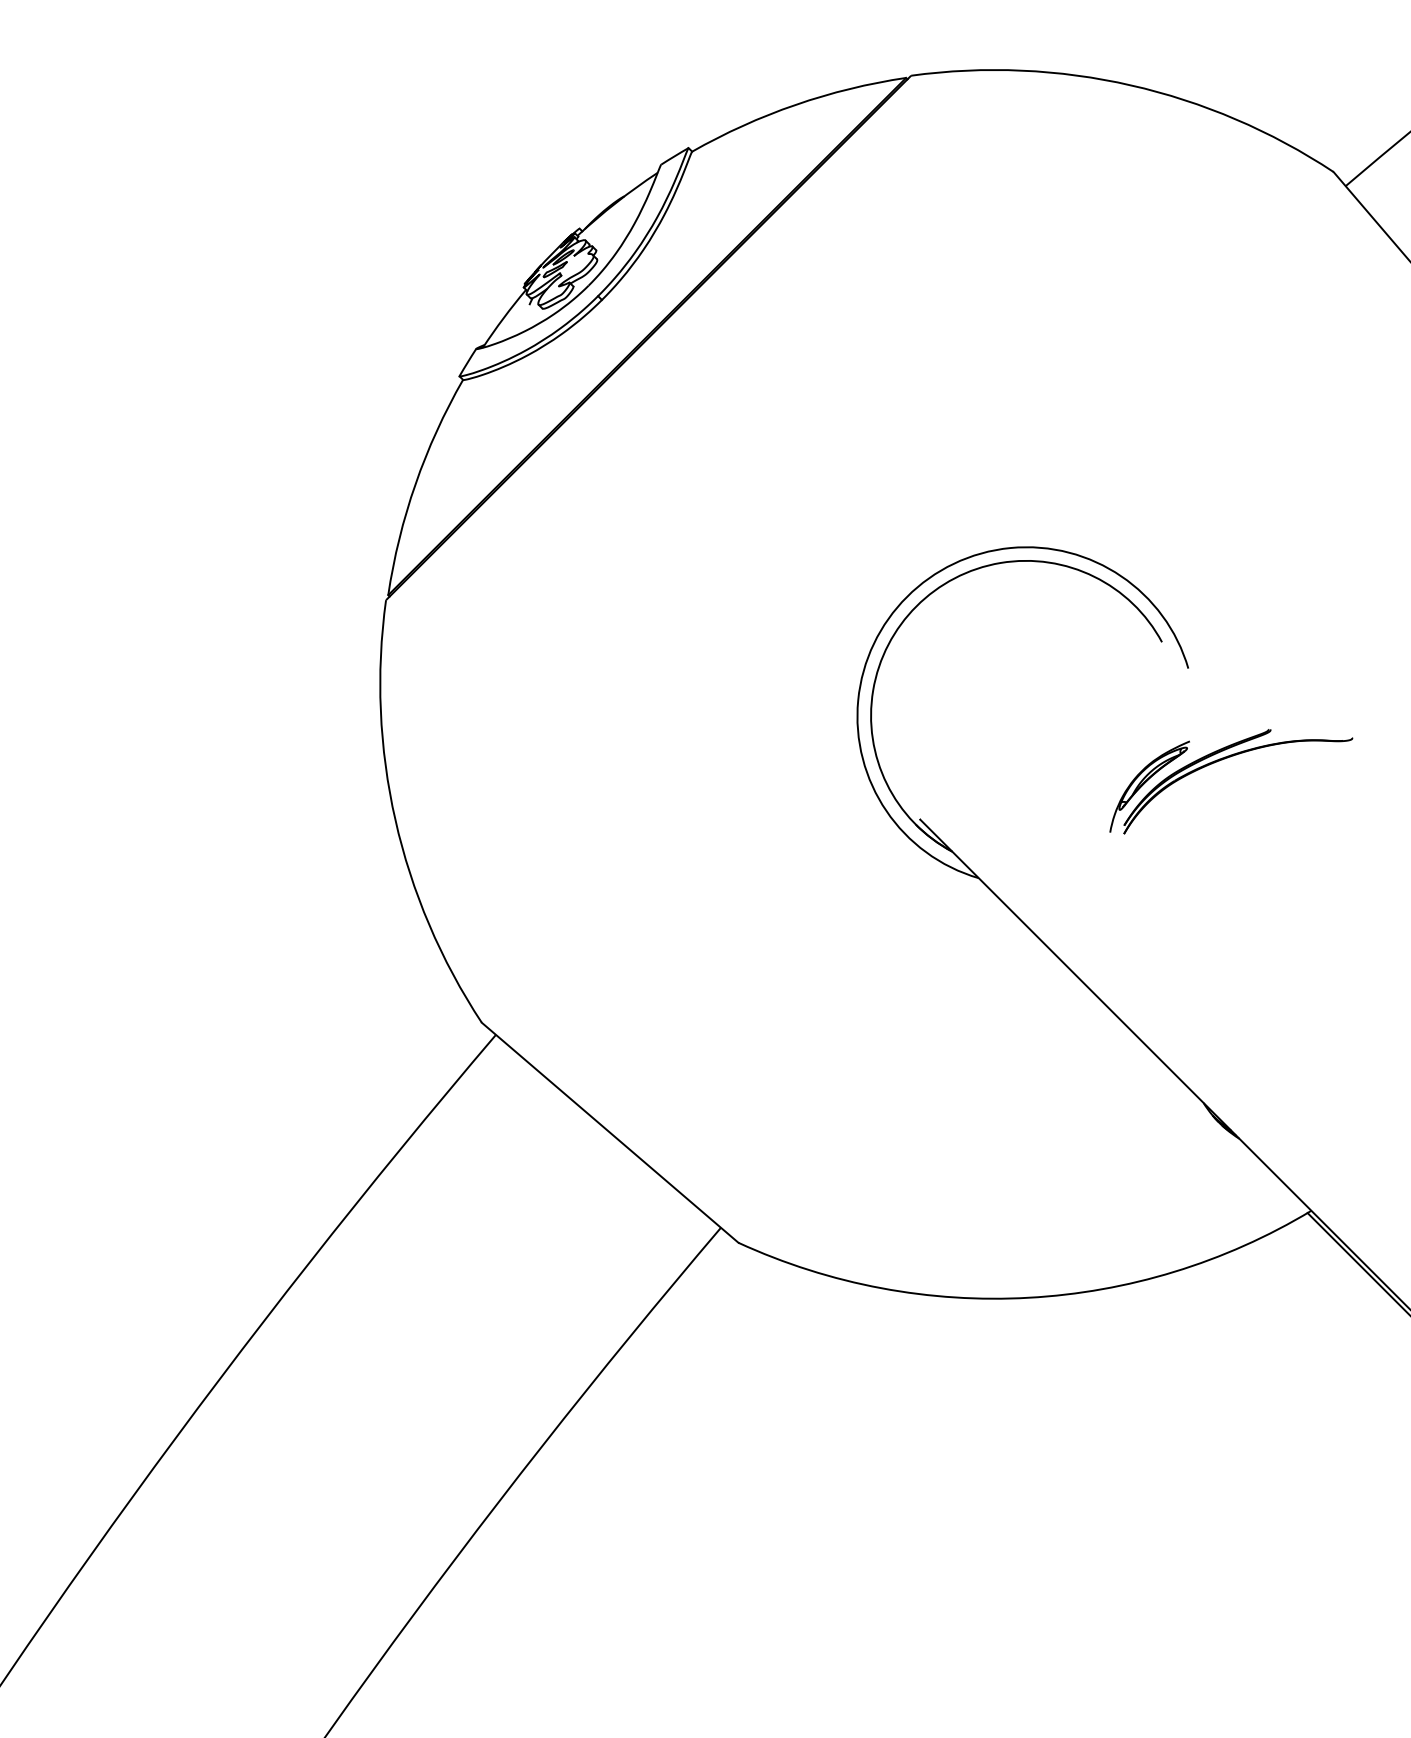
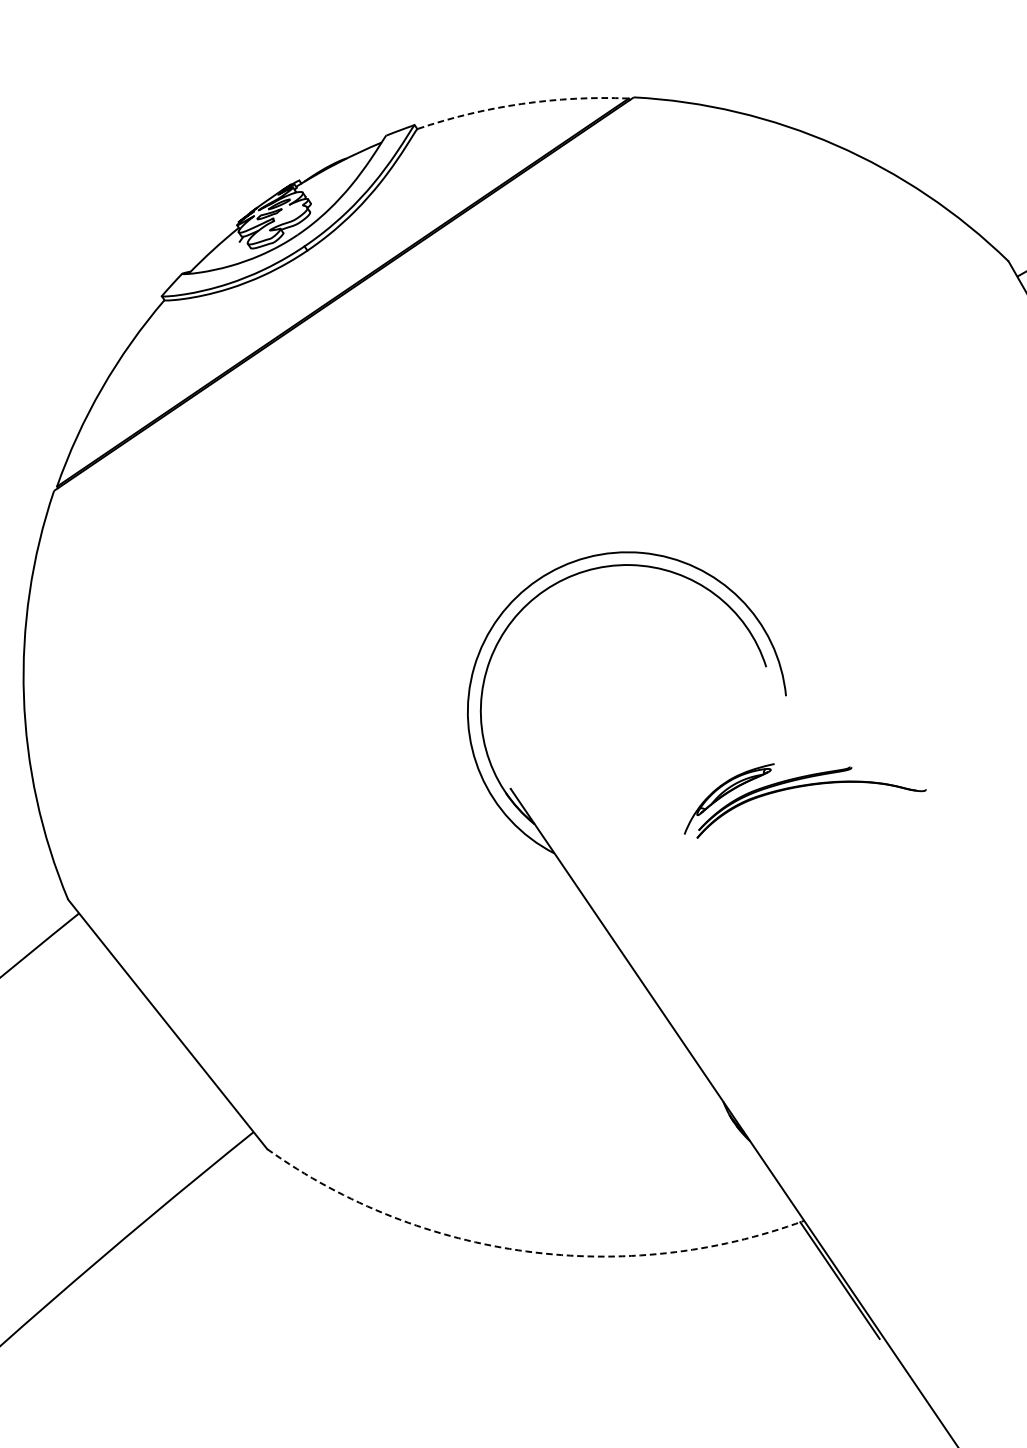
arc: (795, 104) -> (521, 103), solid -> dashed
arc: (1028, 1297) -> (526, 1251), solid -> dashed

